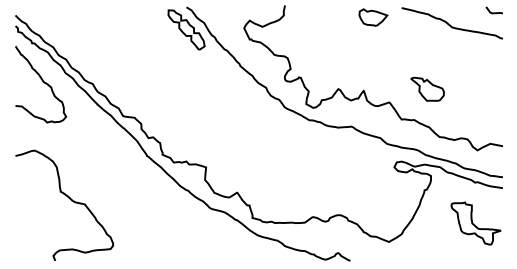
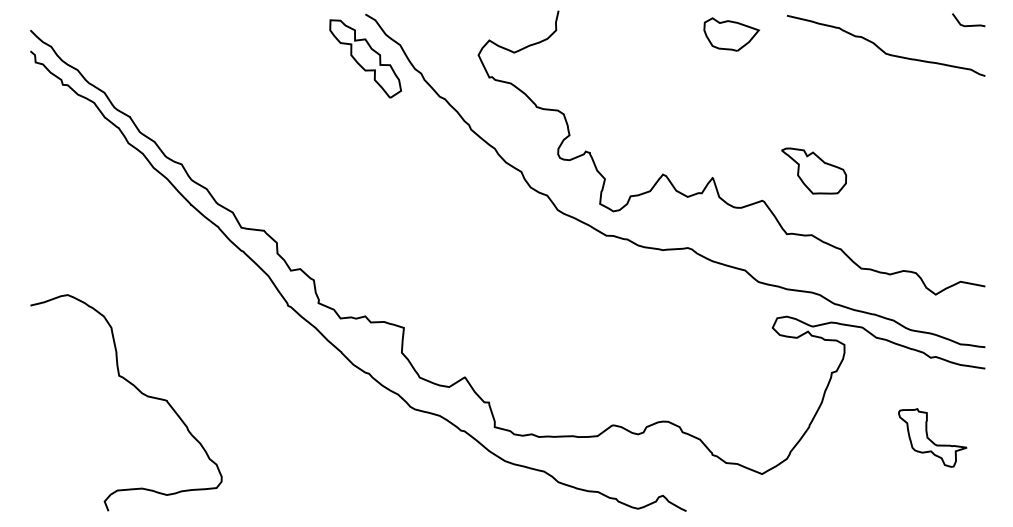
curve: (43, 82) -> (85, 161), removed
part: (427, 88) -> (814, 169), moved
part: (475, 223) -> (931, 437), size x0.7

